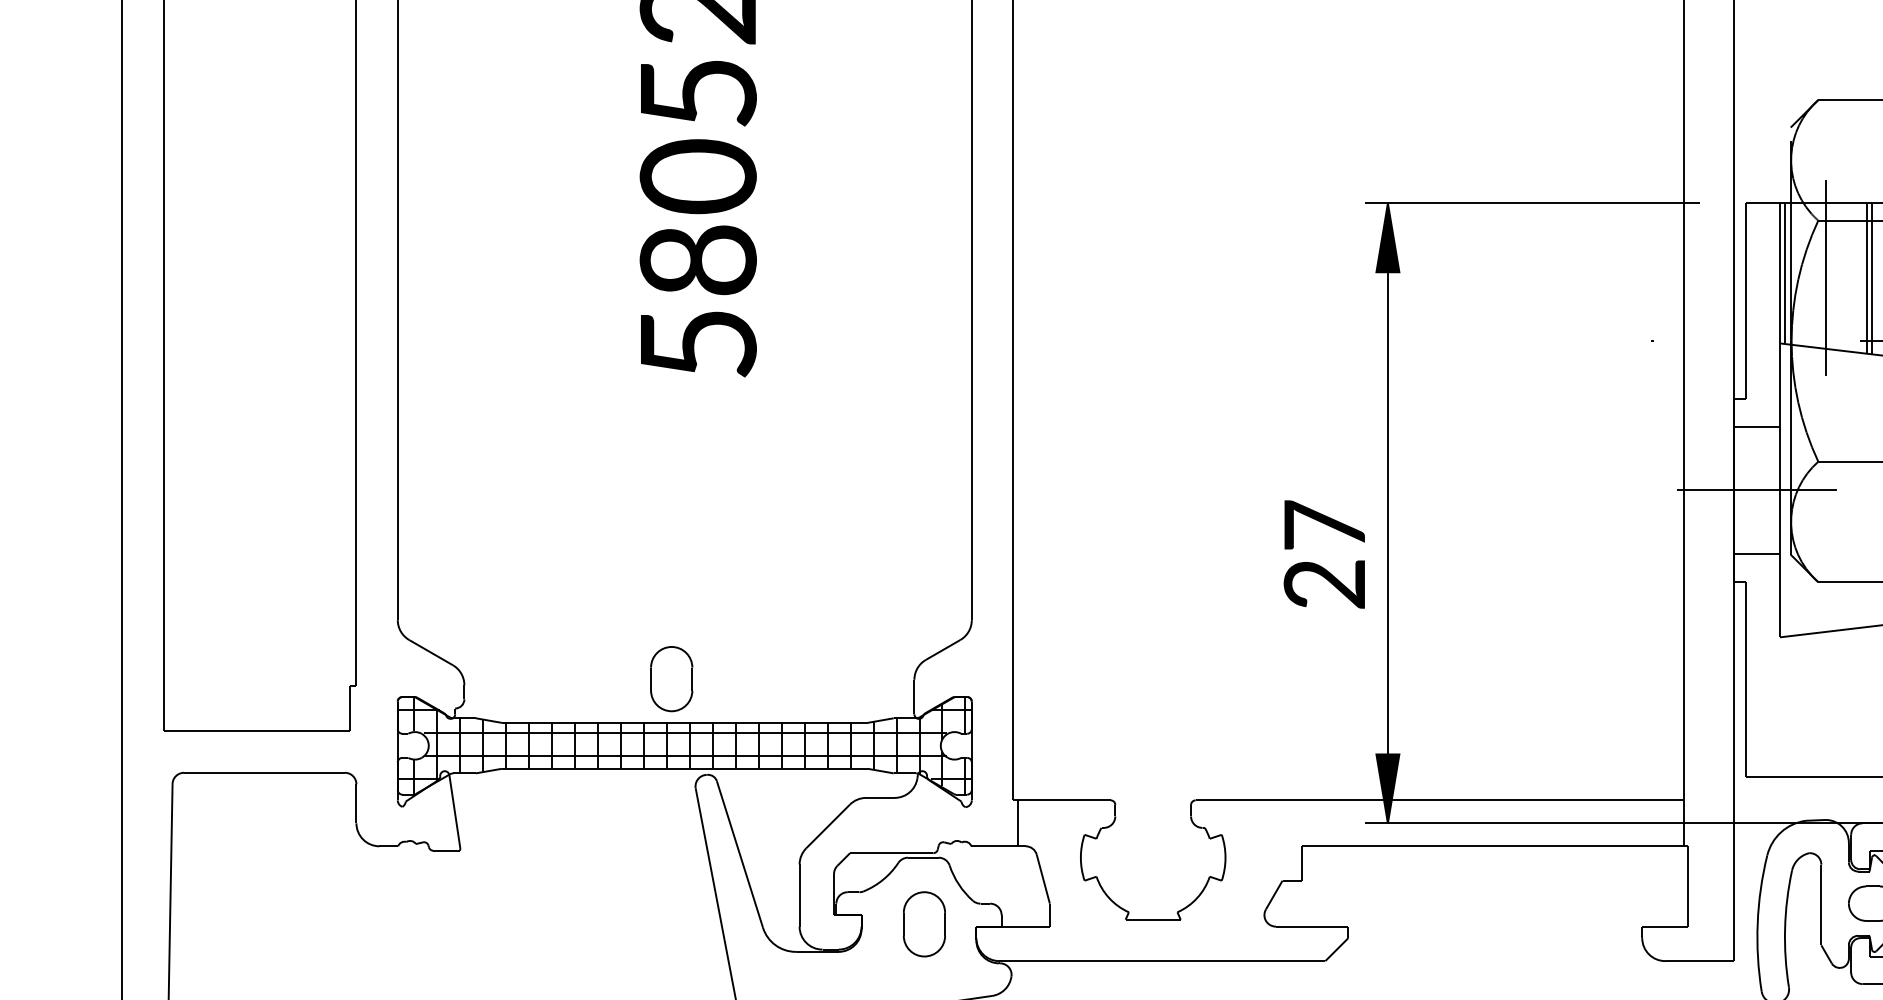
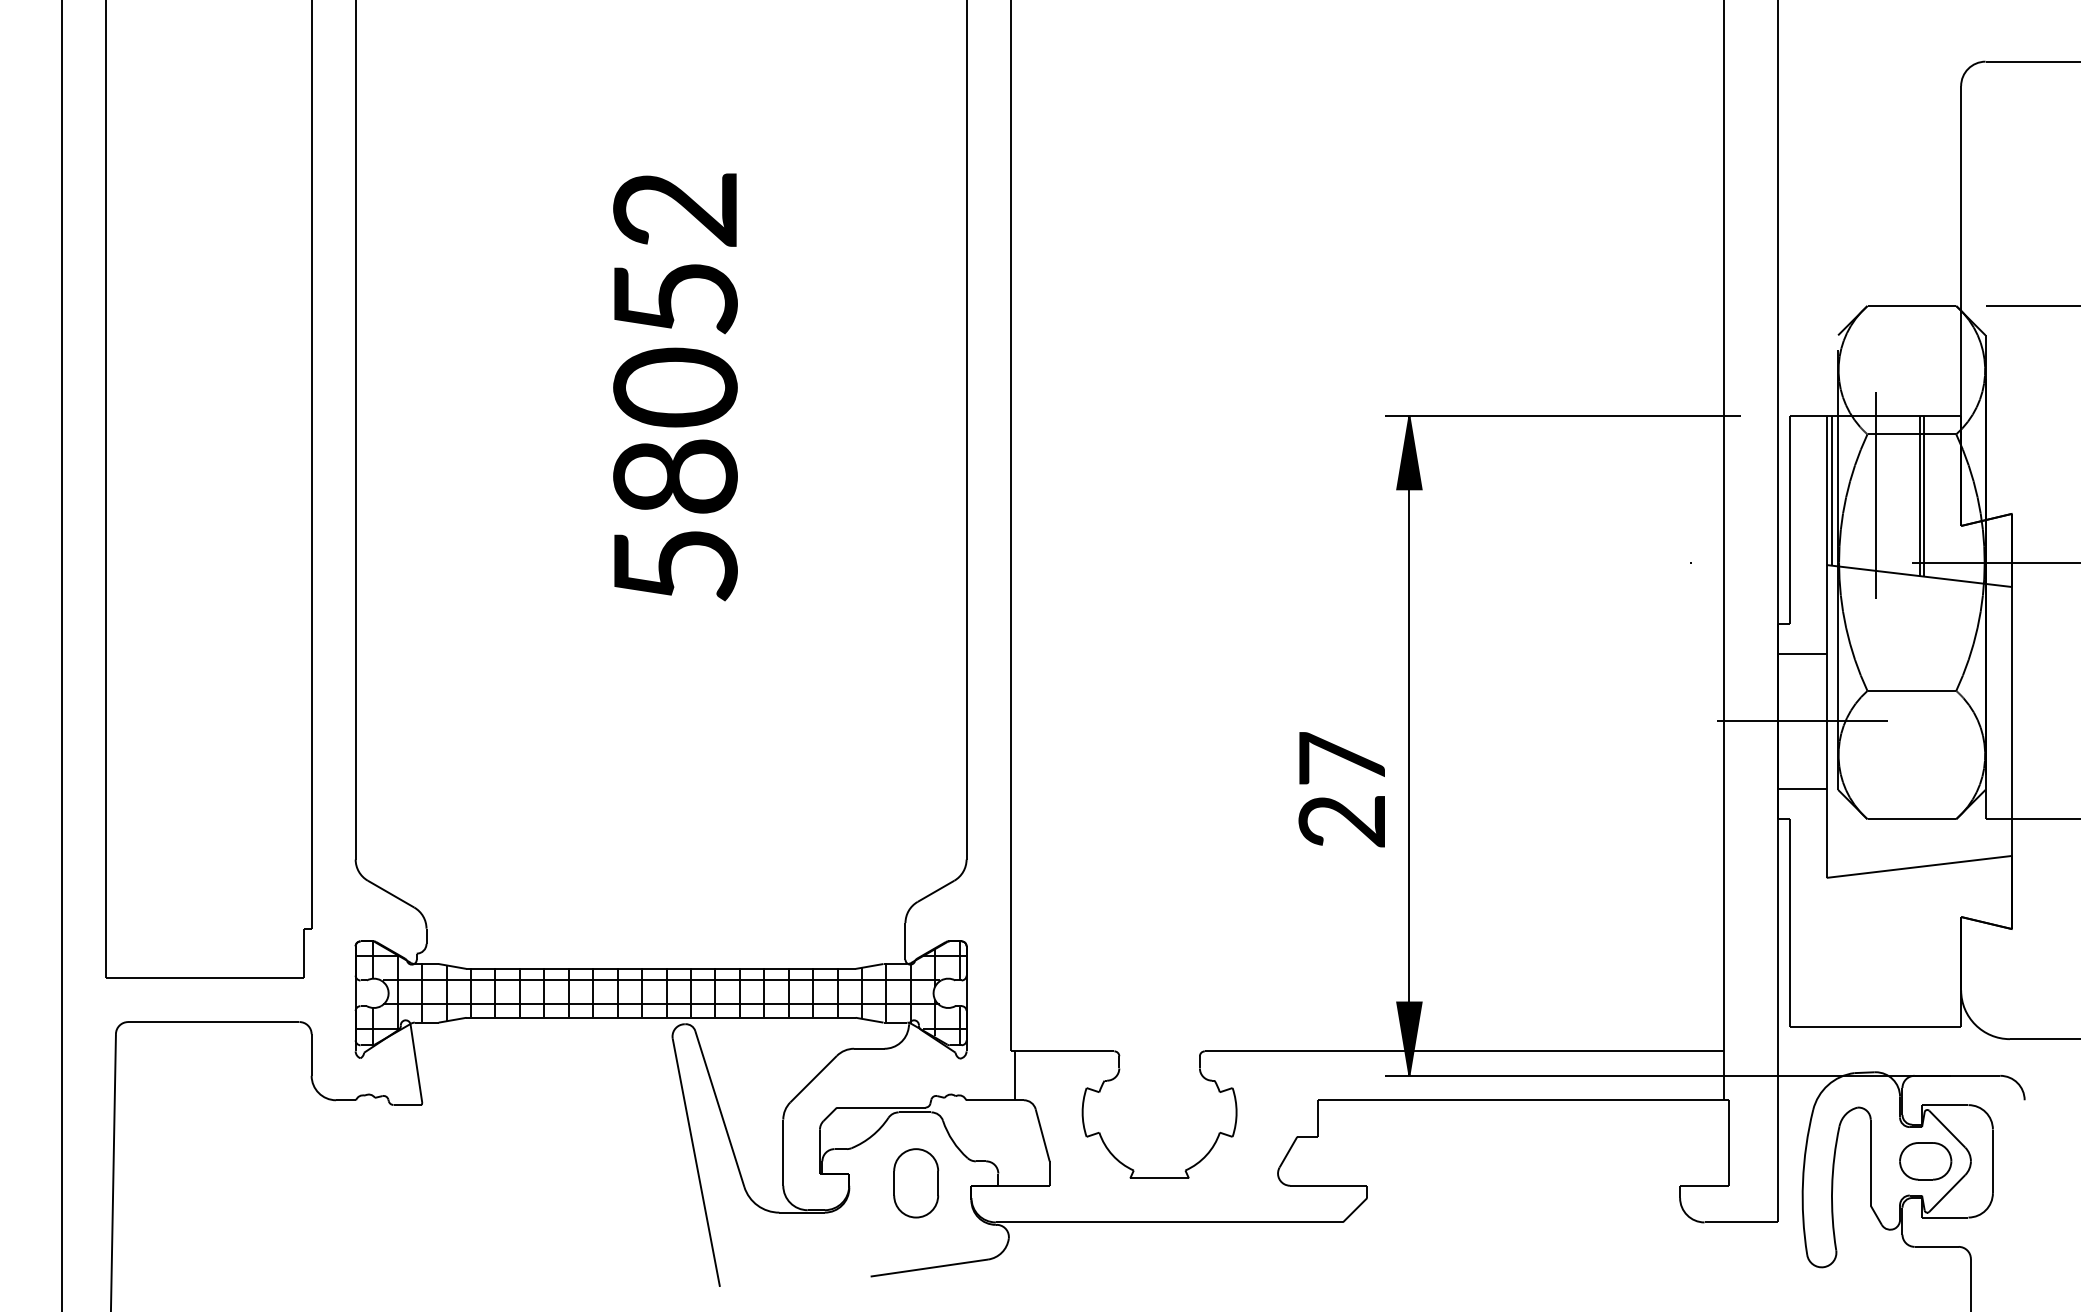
part: (672, 679) -> (647, 922), removed

